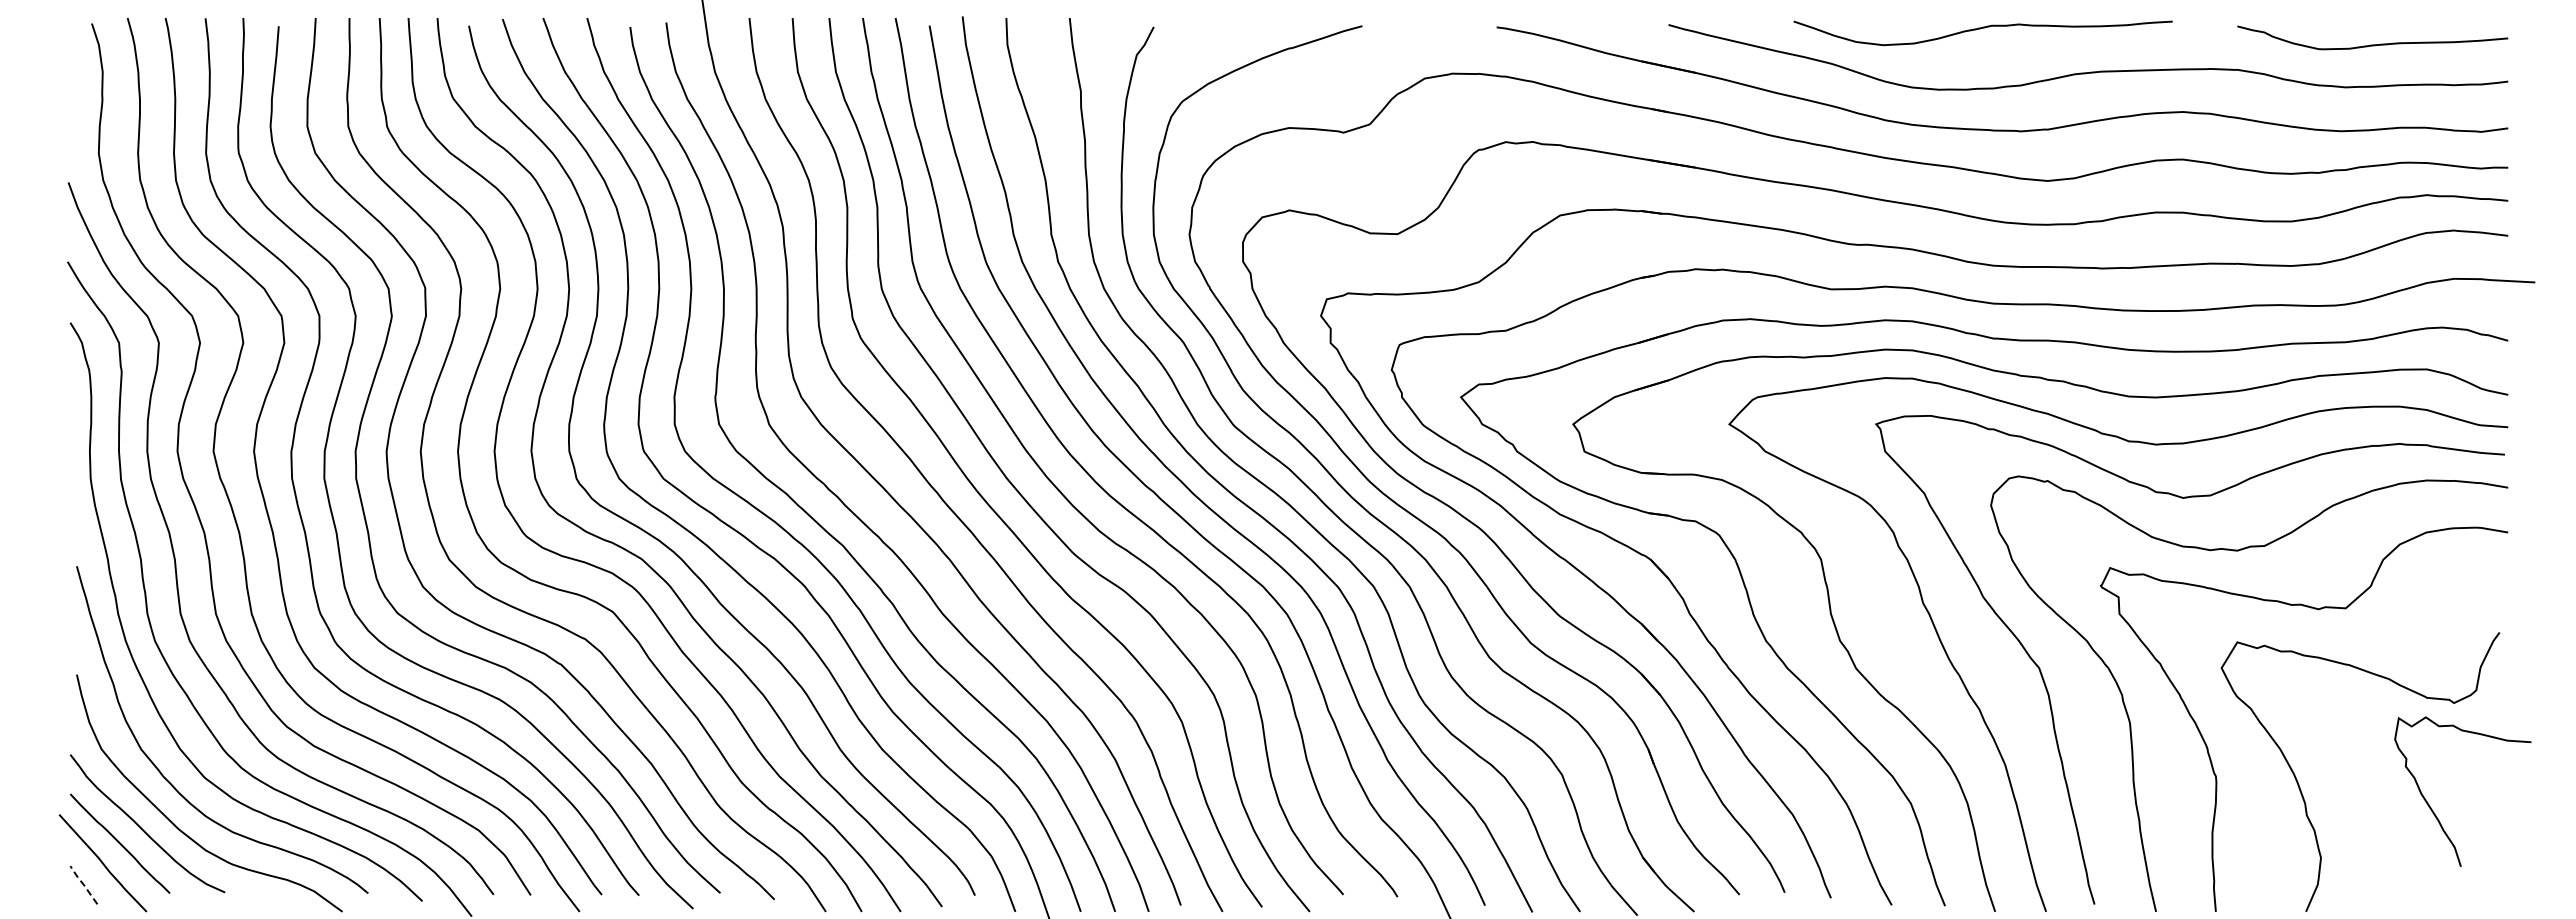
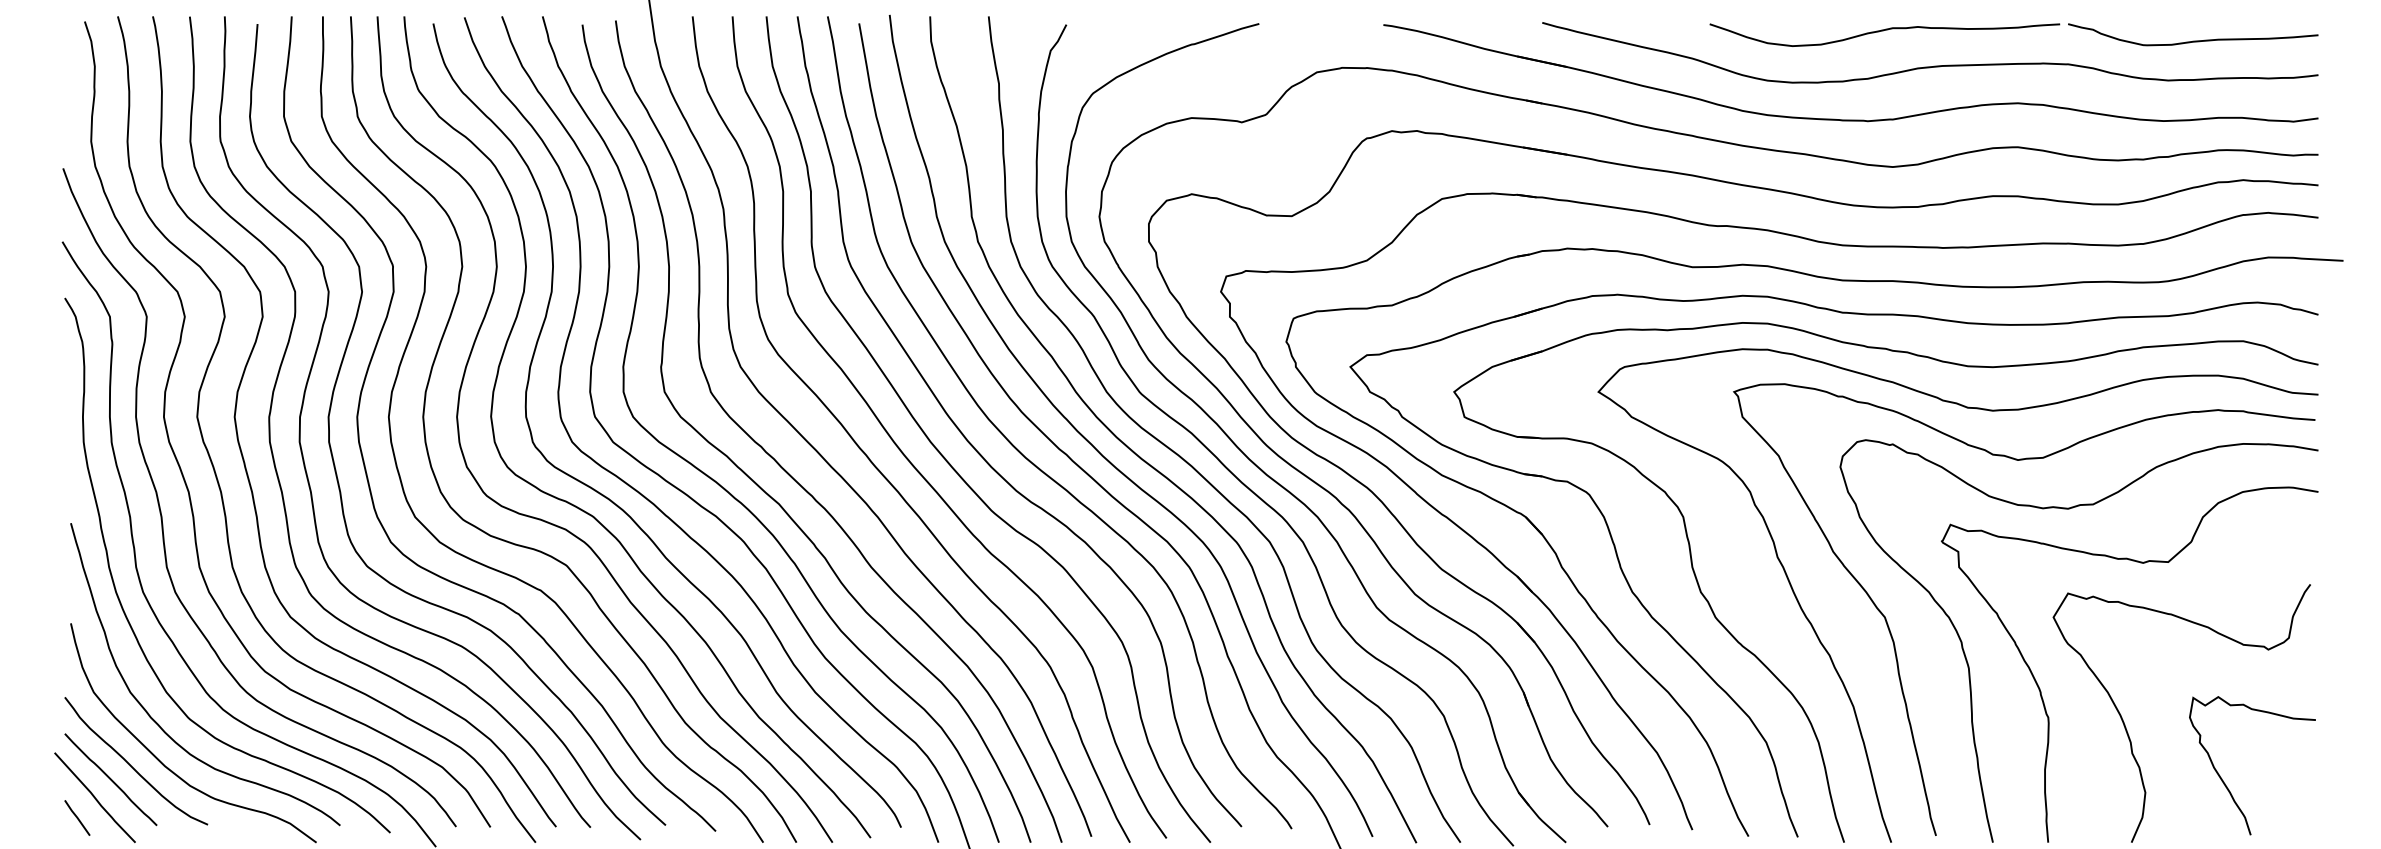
curve: (1980, 29) -> (1882, 31), moved
curve: (2433, 810) -> (2225, 783), moved
line: (83, 884) -> (77, 817), dashed -> solid

